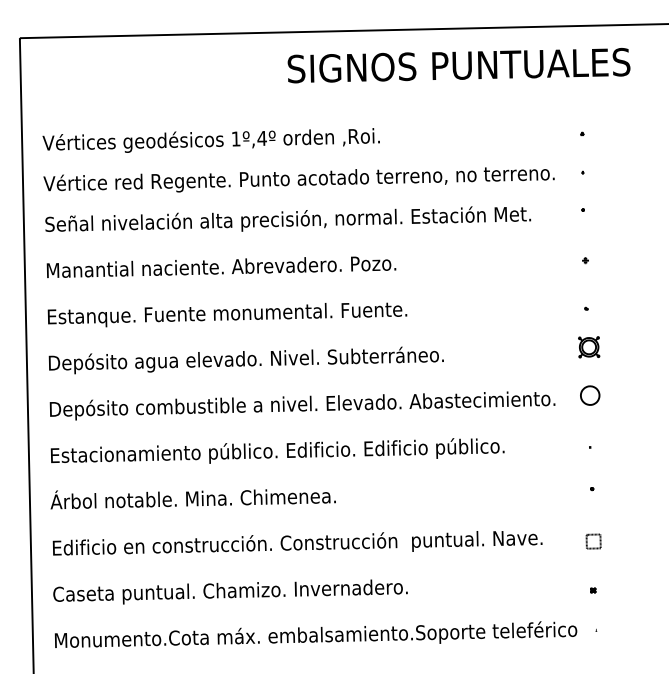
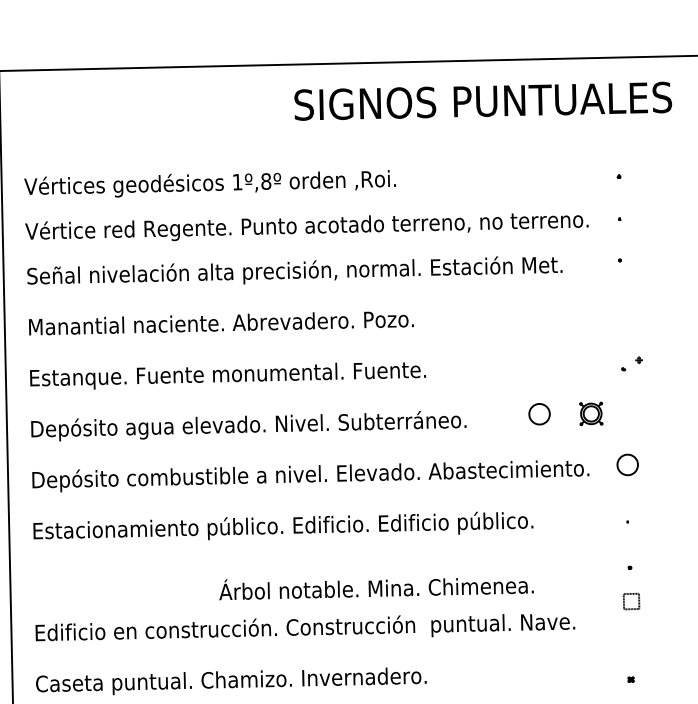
text: (261, 138) -> (265, 181), 1º,4º -> 1º,8º
part: (585, 260) -> (639, 360), moved
part: (589, 347) -> (591, 414), moved
part: (510, 349) -> (539, 414), added
text: (192, 499) -> (375, 589), moved
part: (593, 541) -> (631, 601), moved

